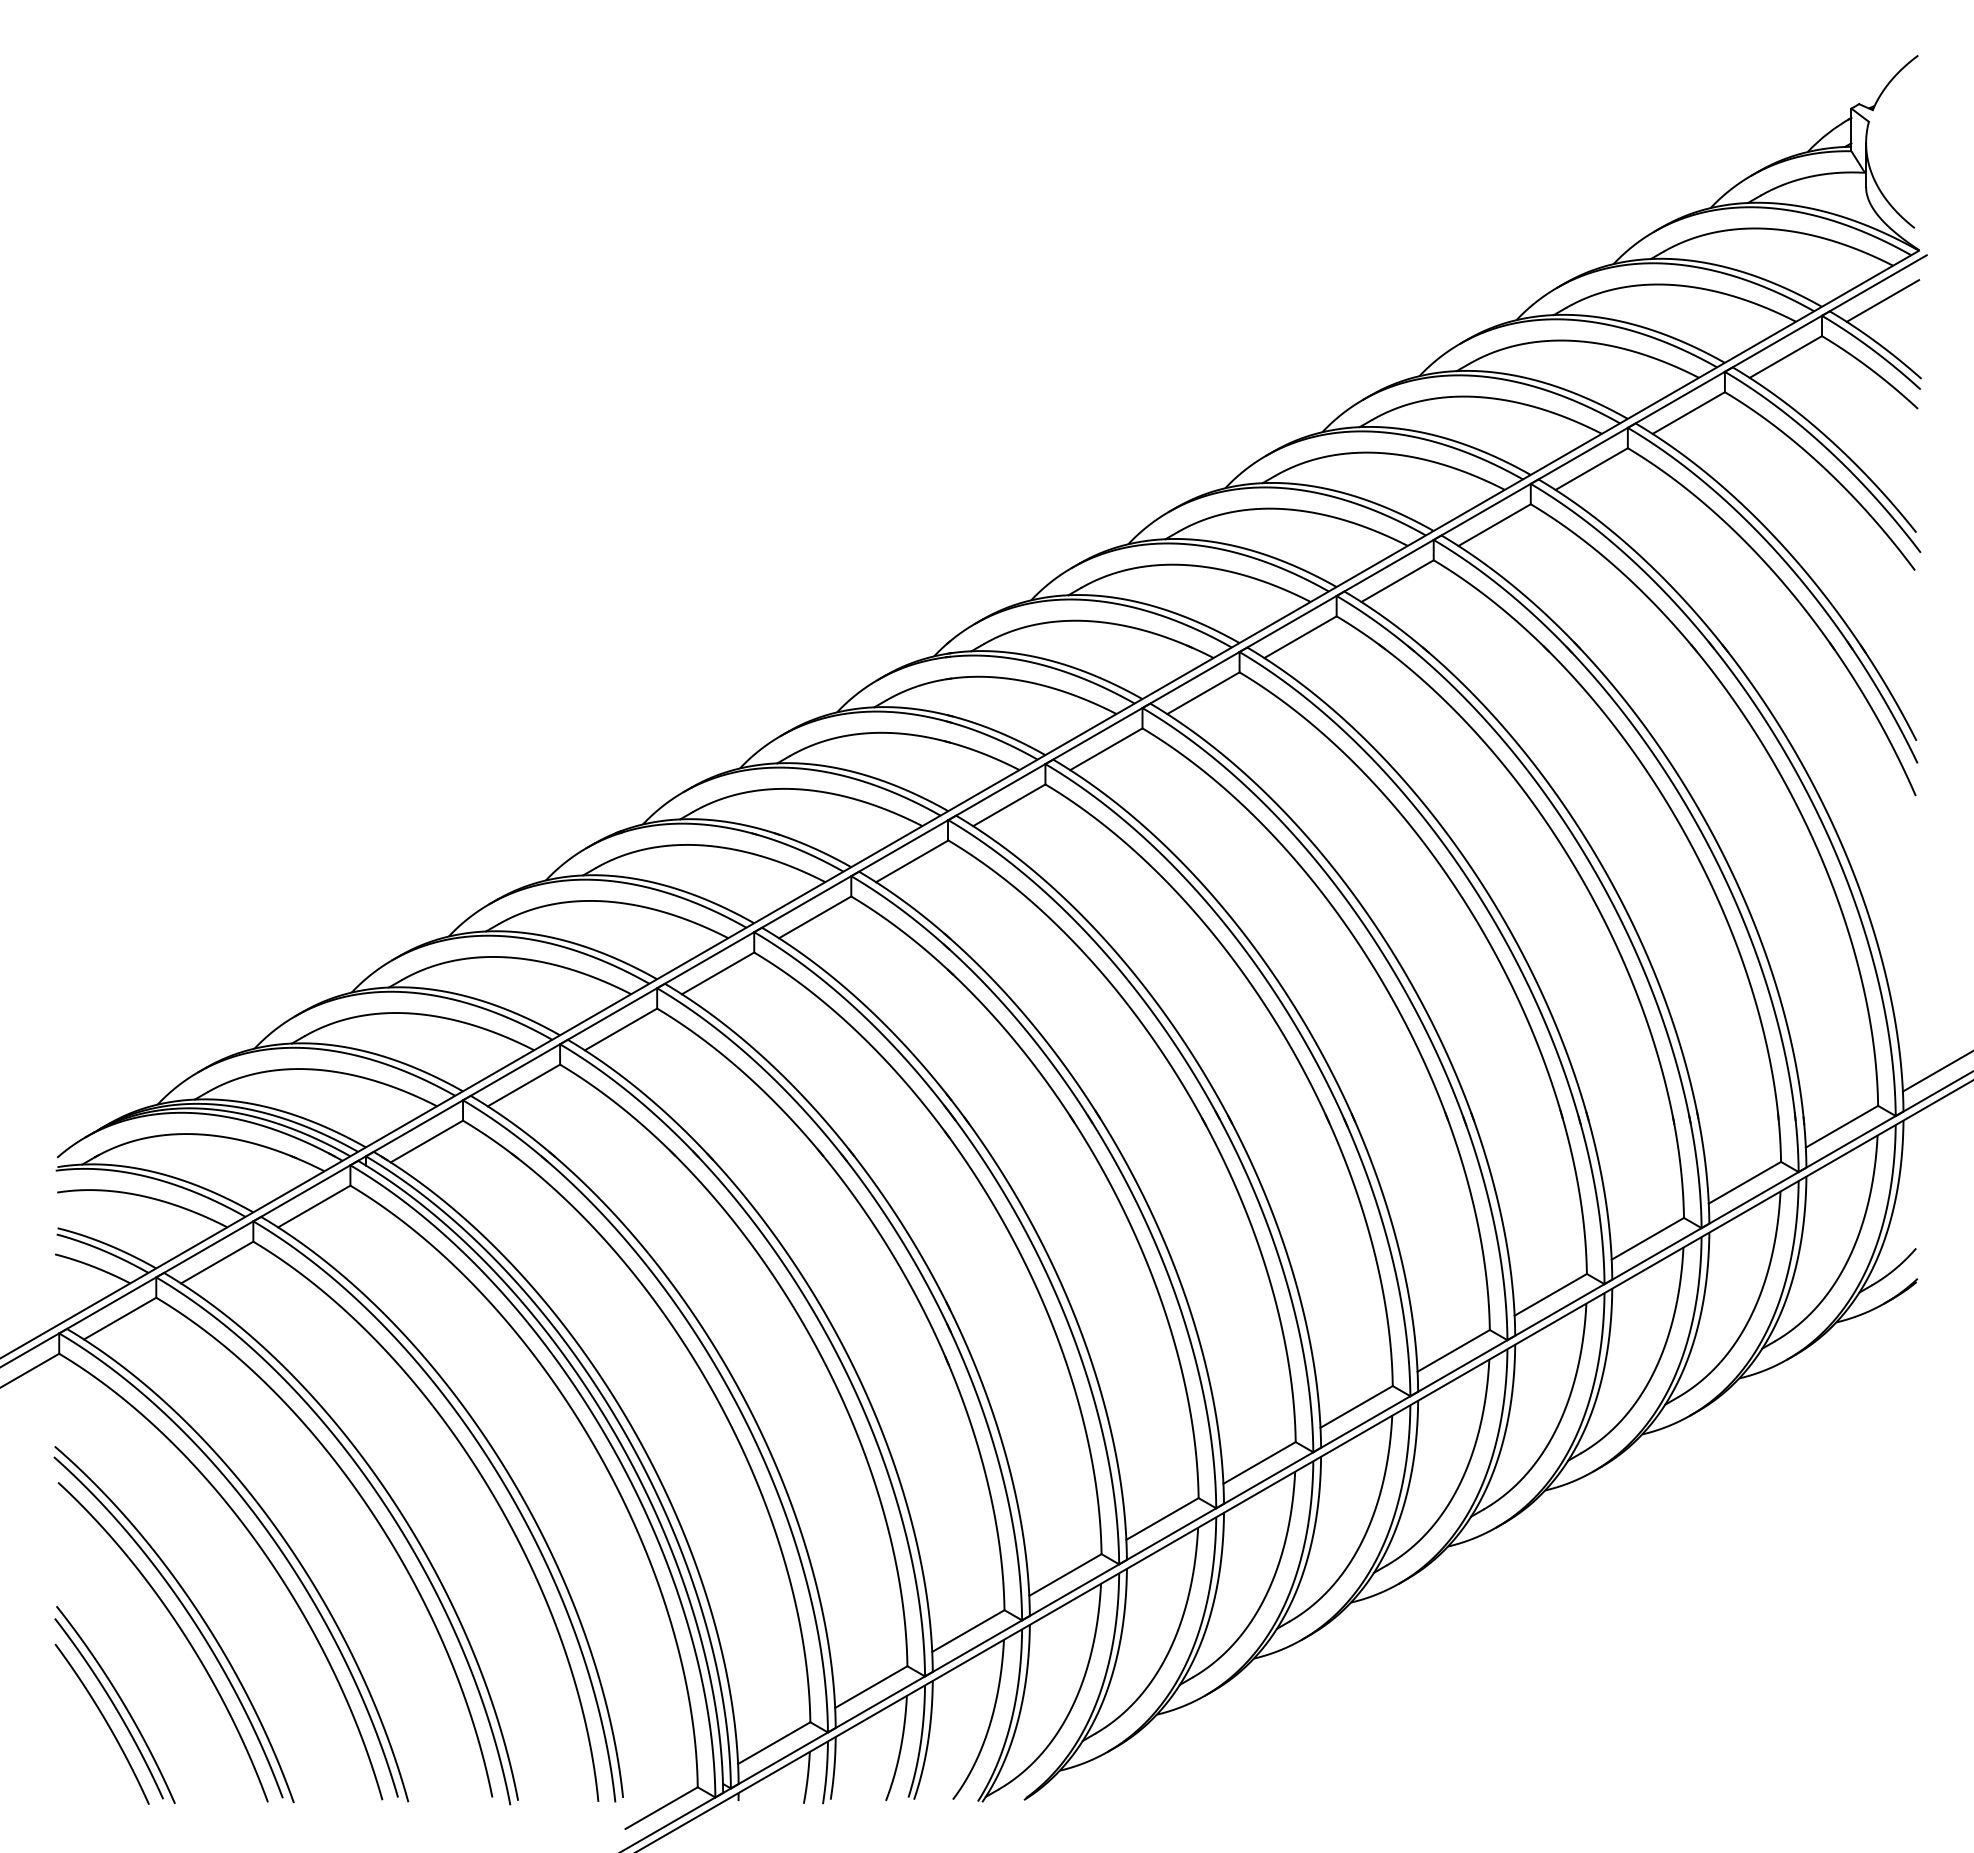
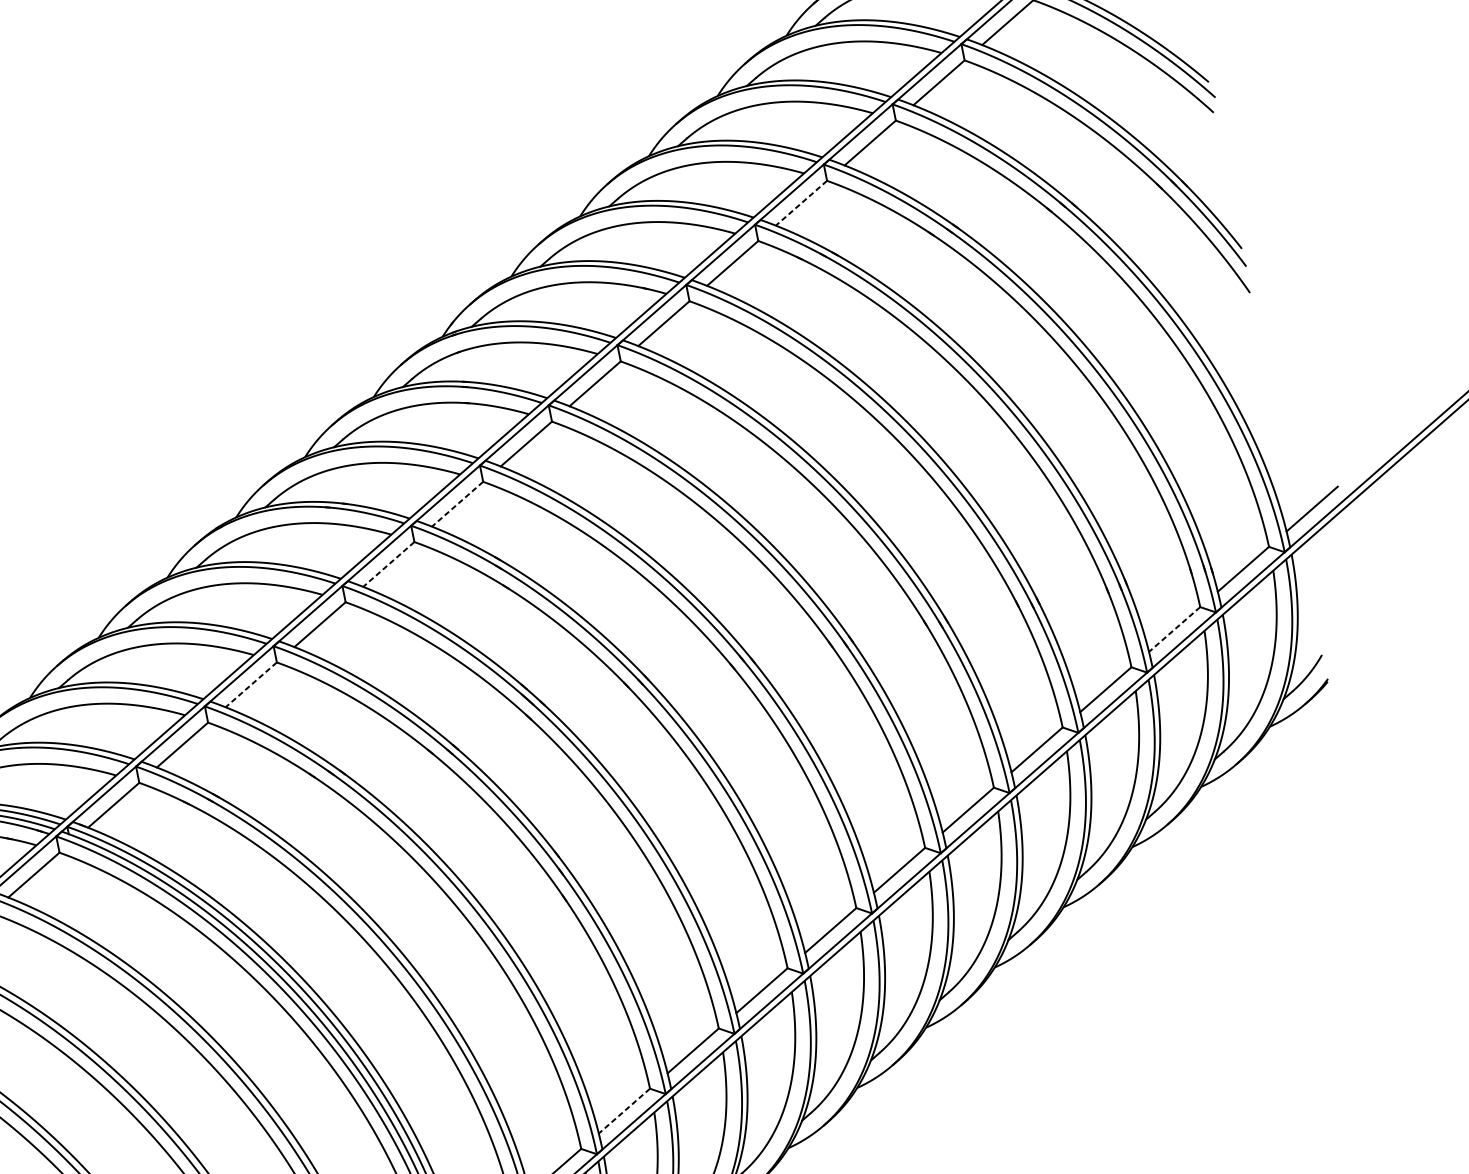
line: (1397, 581) -> (801, 203), solid -> dashed
line: (912, 861) -> (457, 504), solid -> dashed
line: (815, 917) -> (389, 564), solid -> dashed
line: (621, 1029) -> (251, 684), solid -> dashed
line: (1744, 1182) -> (1174, 629), solid -> dashed
line: (968, 1631) -> (624, 1111), solid -> dashed

